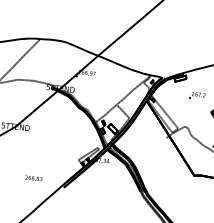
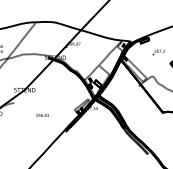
text: (33, 178) -> (42, 115), moved

